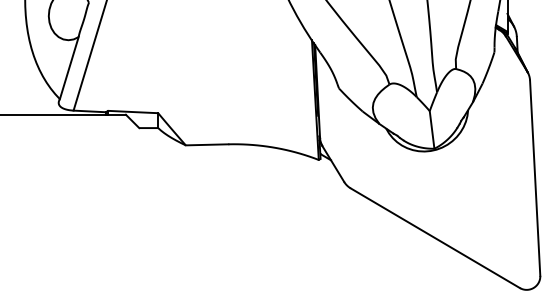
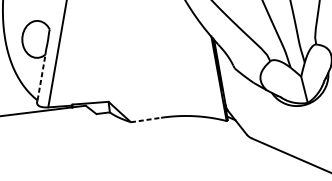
line: (69, 67) -> (41, 77), solid -> dashed
line: (207, 144) -> (146, 119), solid -> dashed

